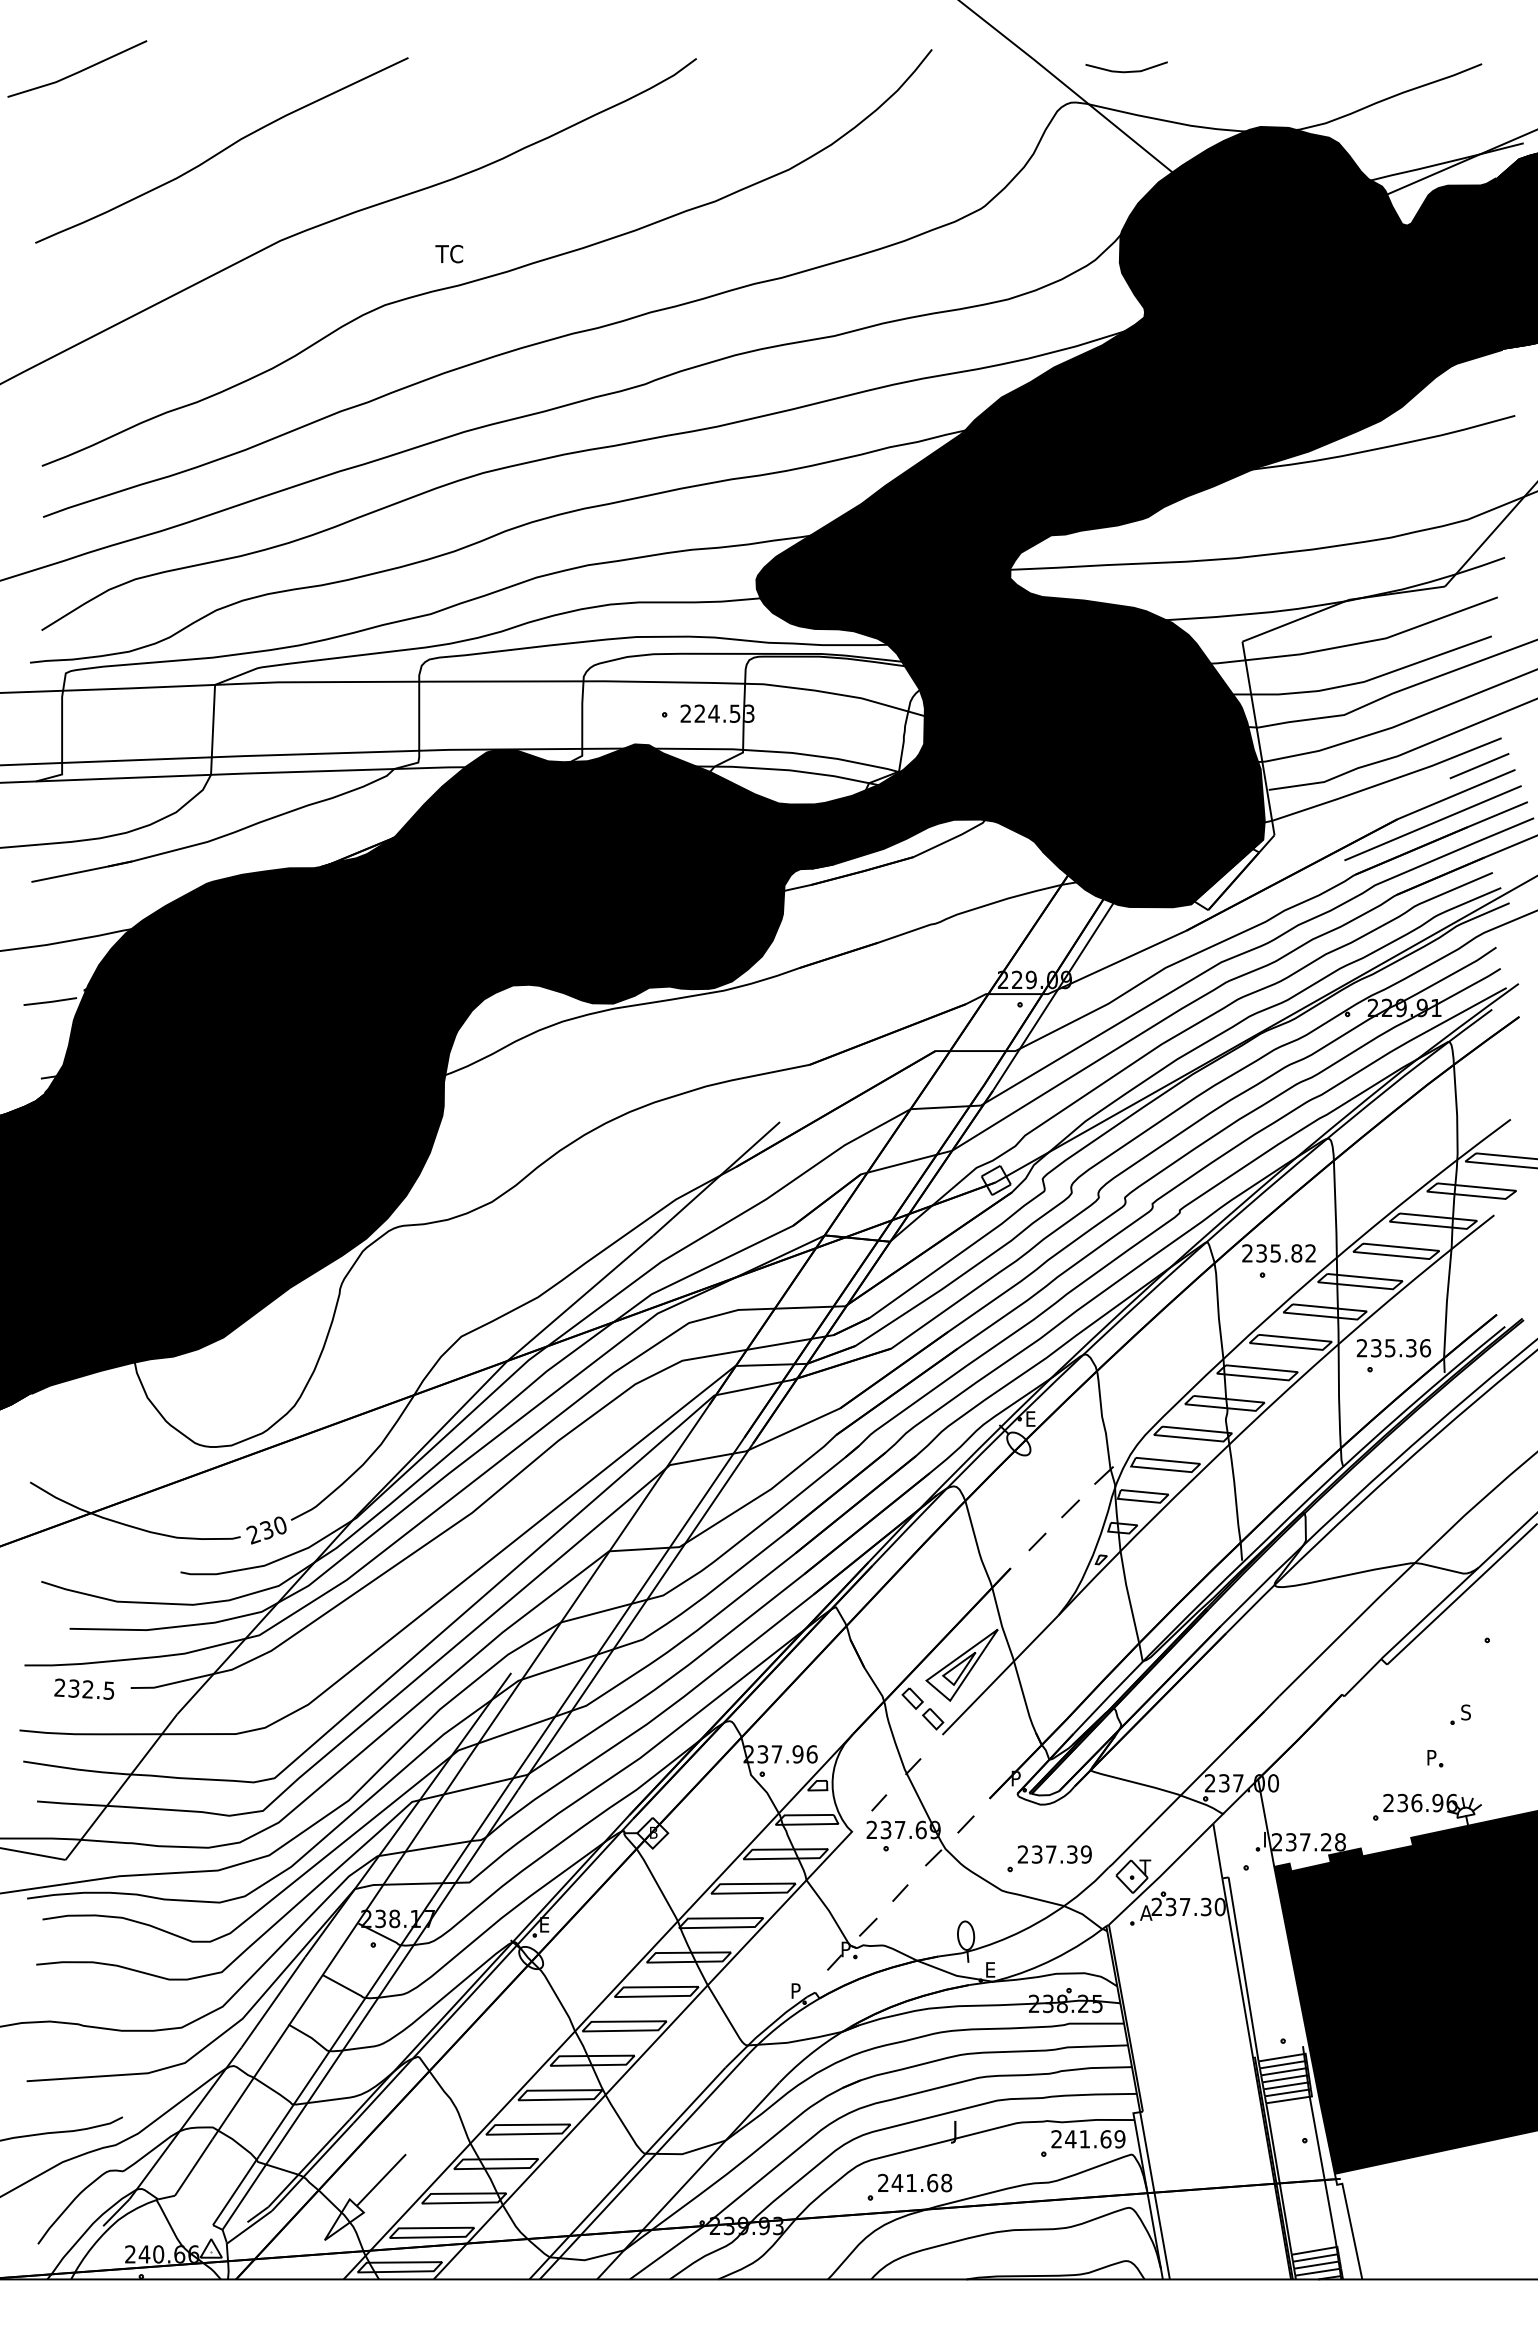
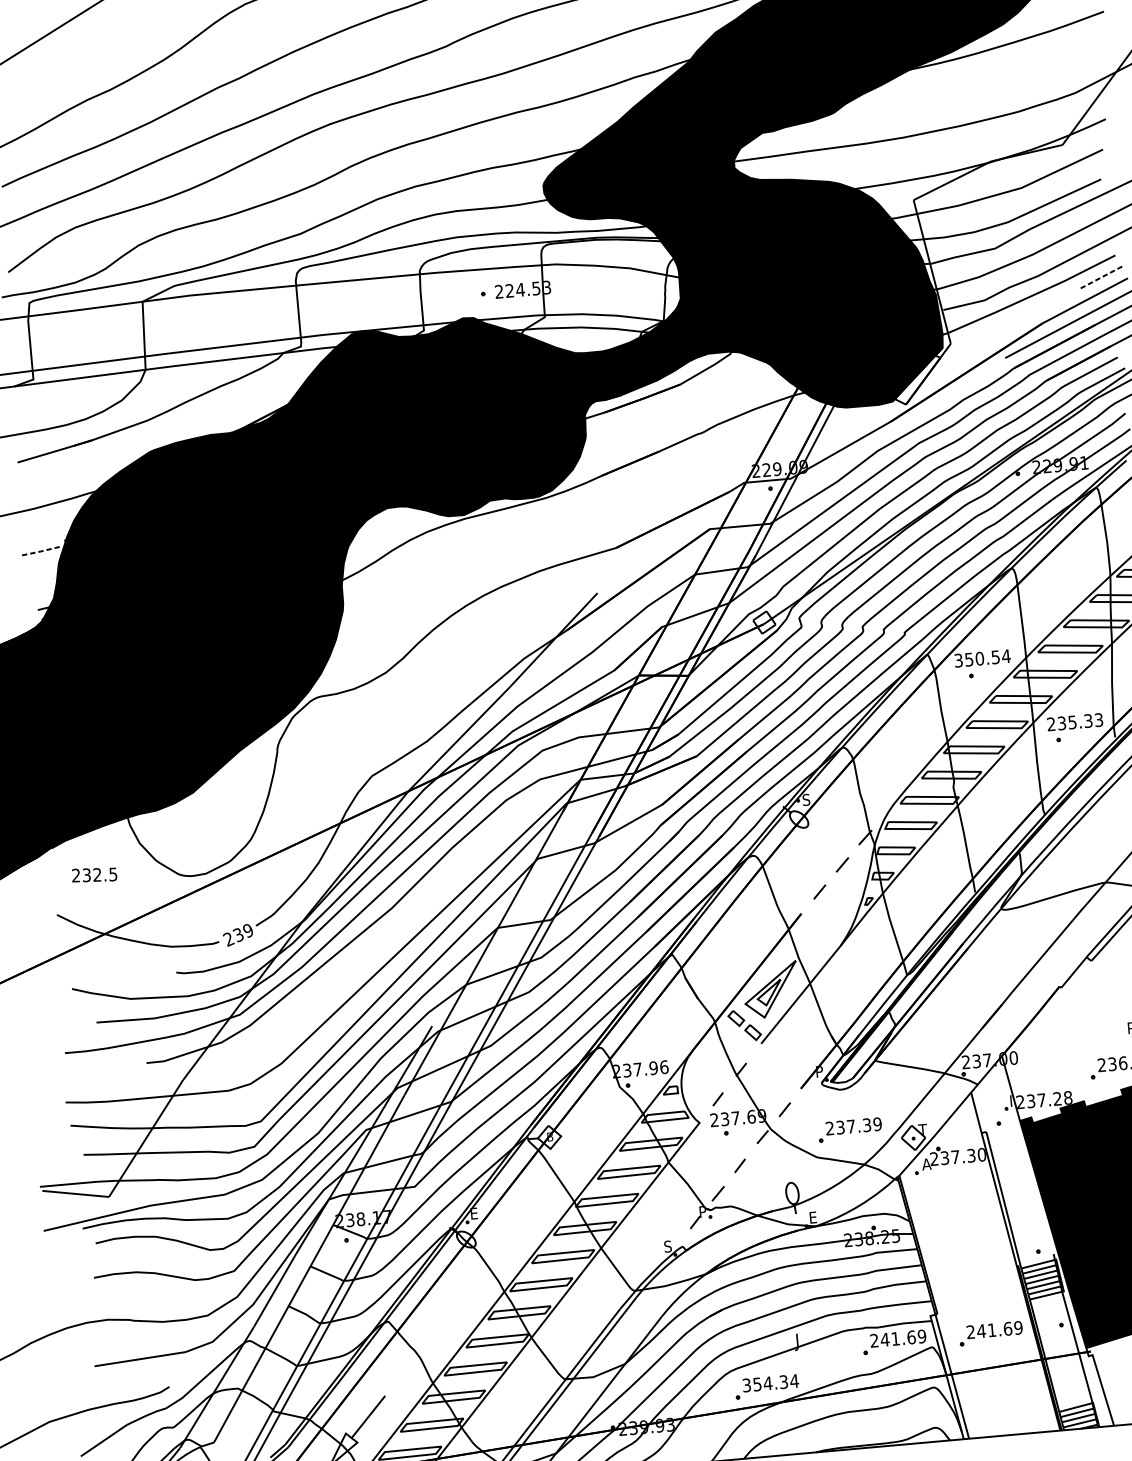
line: (1479, 766) -> (1100, 278), solid -> dashed
line: (50, 1001) -> (39, 551), solid -> dashed
text: (1279, 1253) -> (982, 658), 235.82 -> 350.54
text: (1425, 1348) -> (1099, 720), 235.36 -> 235.33
text: (1030, 1418) -> (806, 799), E -> S
text: (279, 1525) -> (247, 930), 230 -> 239
text: (84, 1688) -> (94, 874), moved
text: (795, 1991) -> (667, 1247), P -> S
part: (1211, 2143) -> (991, 1333), added
text: (915, 2182) -> (770, 1382), 241.68 -> 354.34

